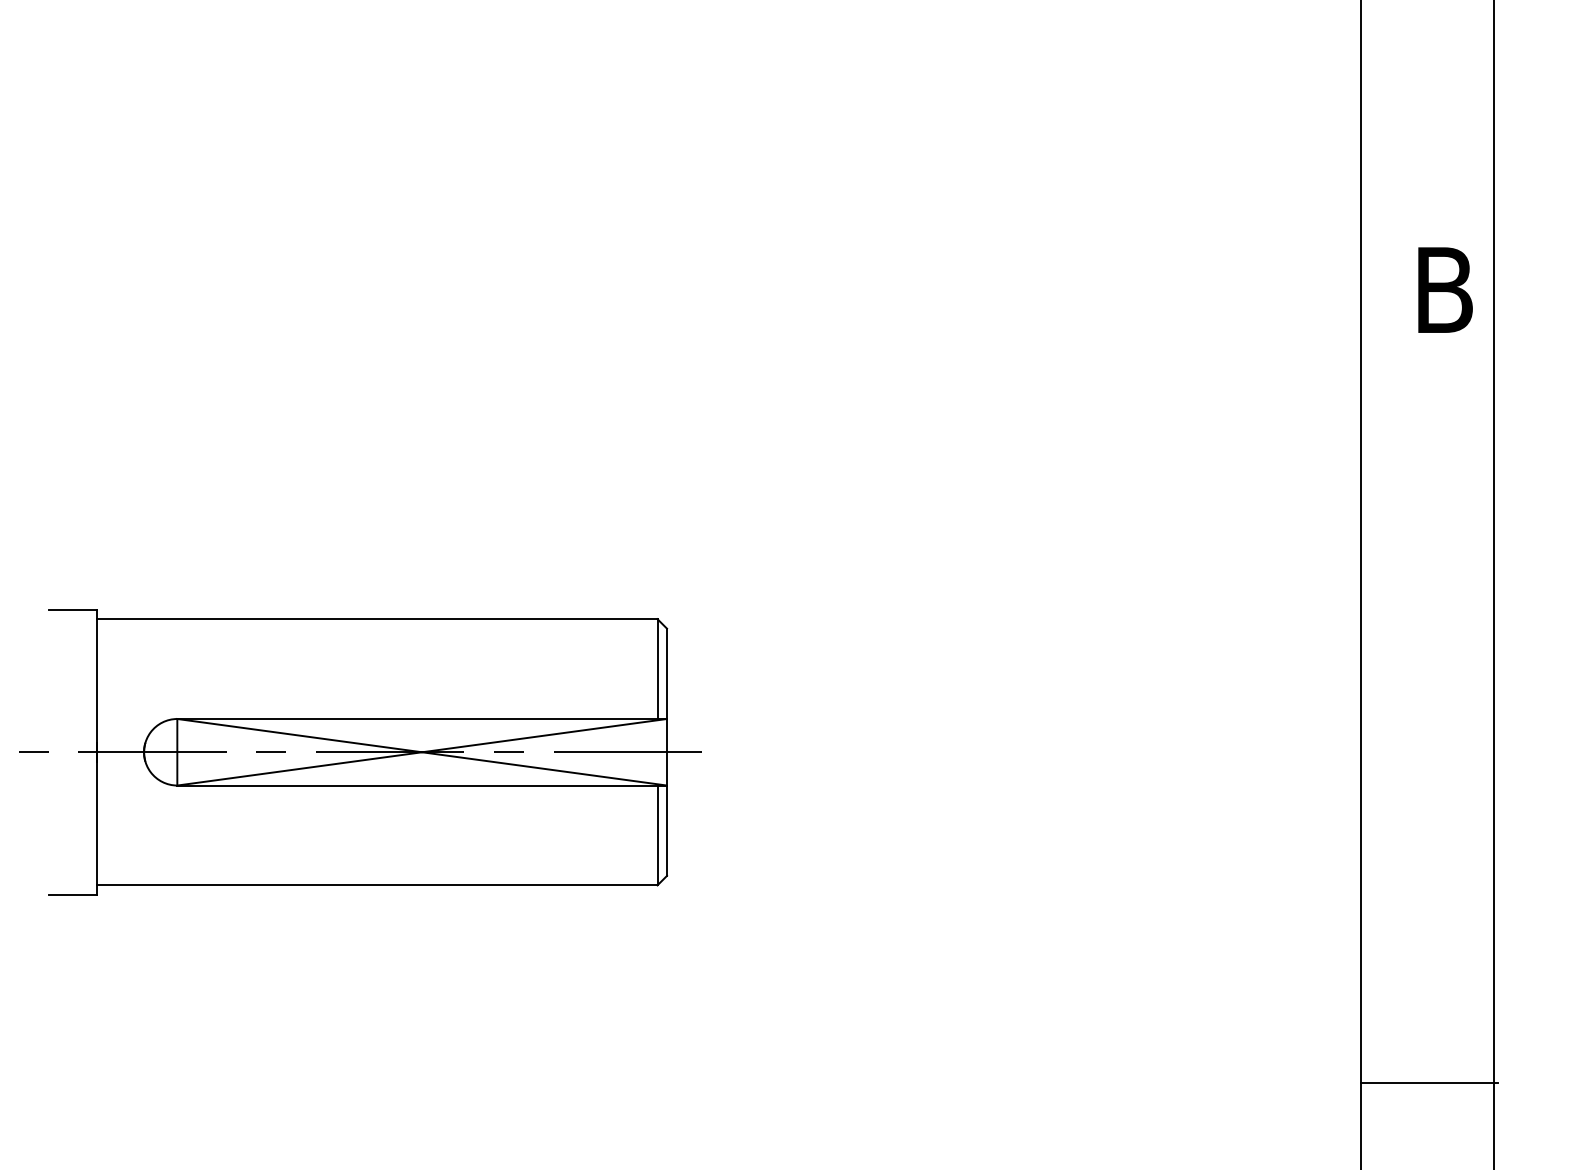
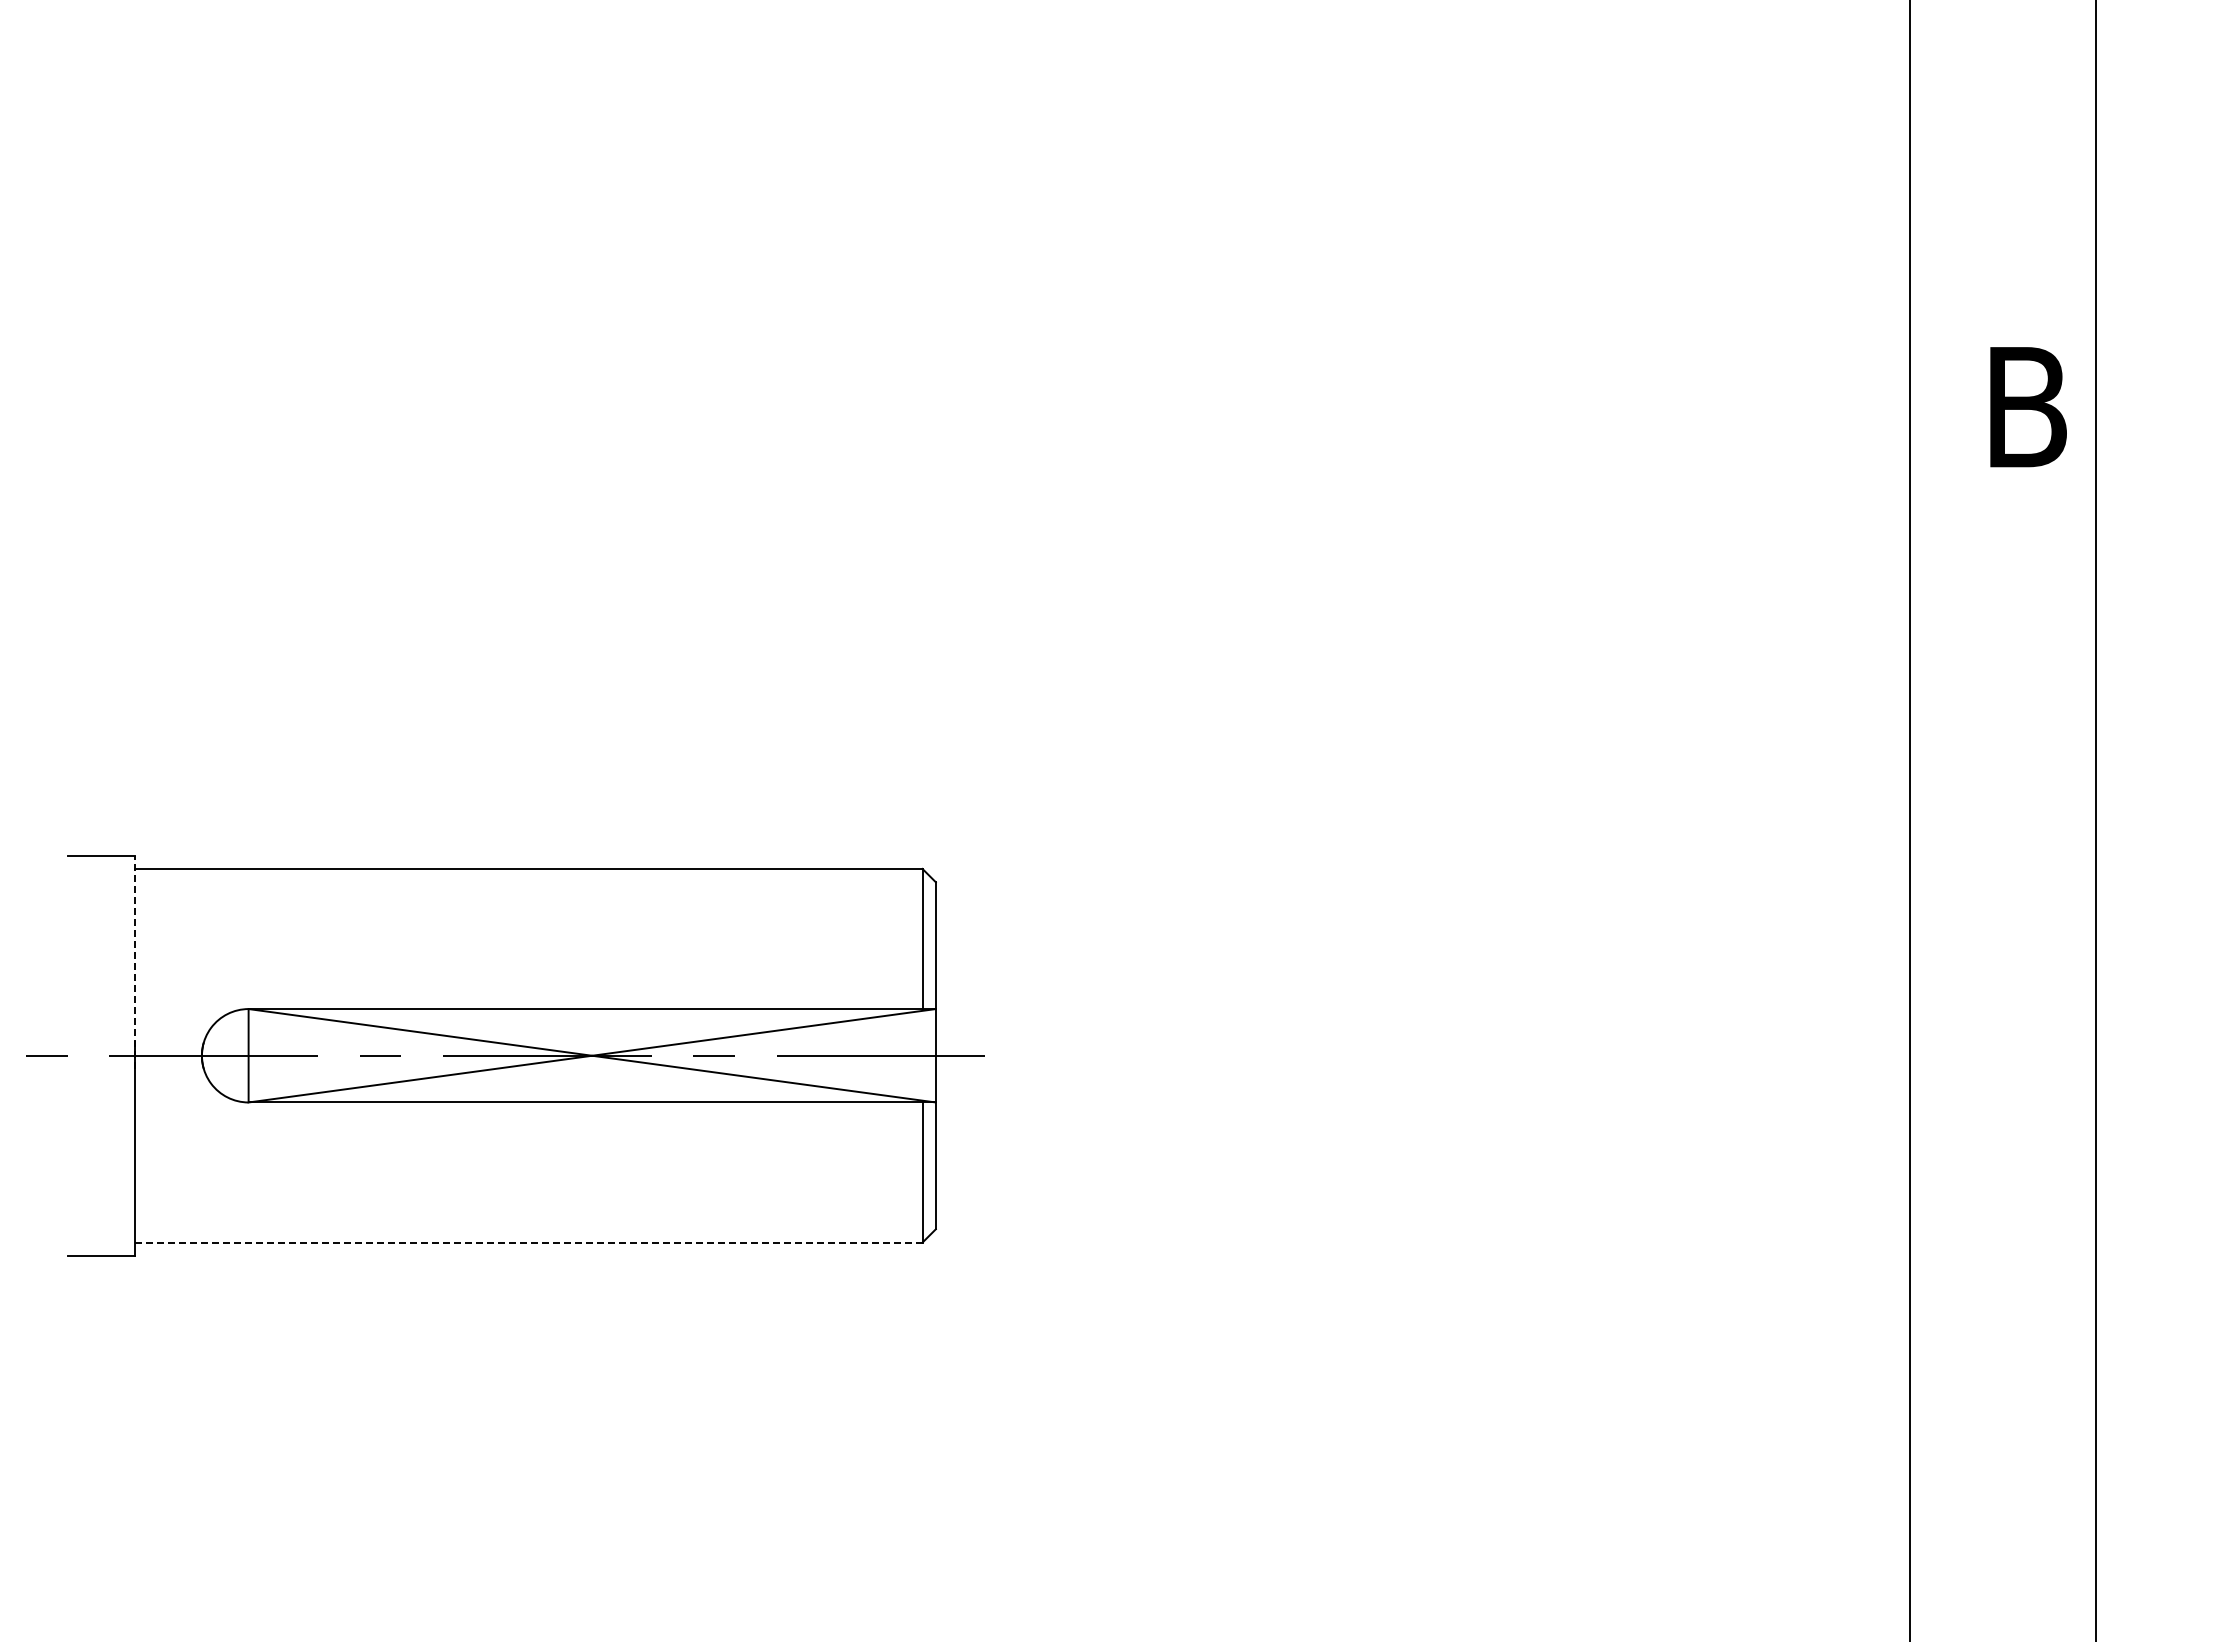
line: (96, 685) -> (135, 962), solid -> dashed
line: (376, 885) -> (528, 1242), solid -> dashed
line: (1429, 1082) -> (2005, 1519), removed

